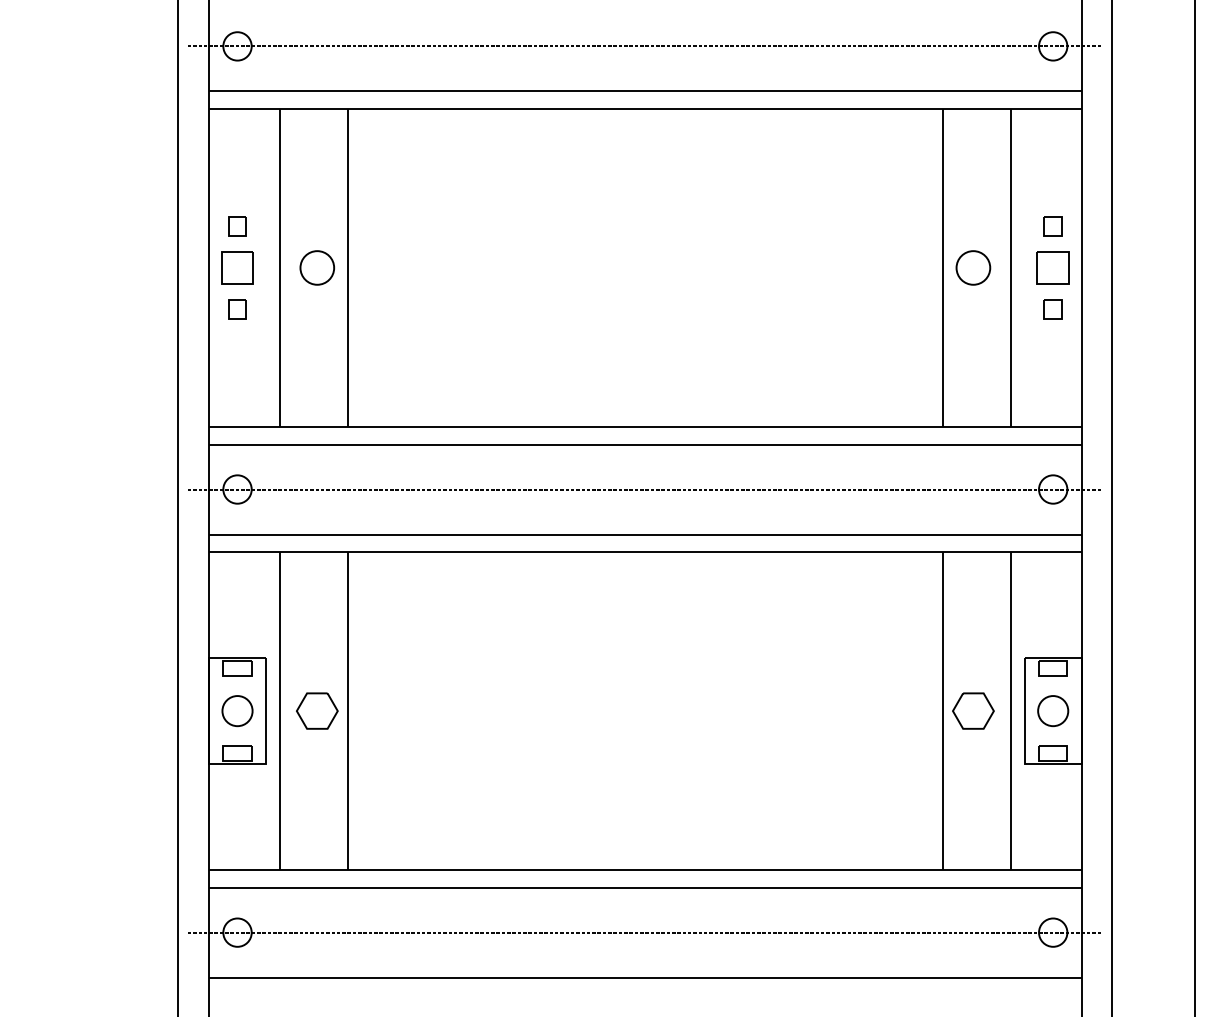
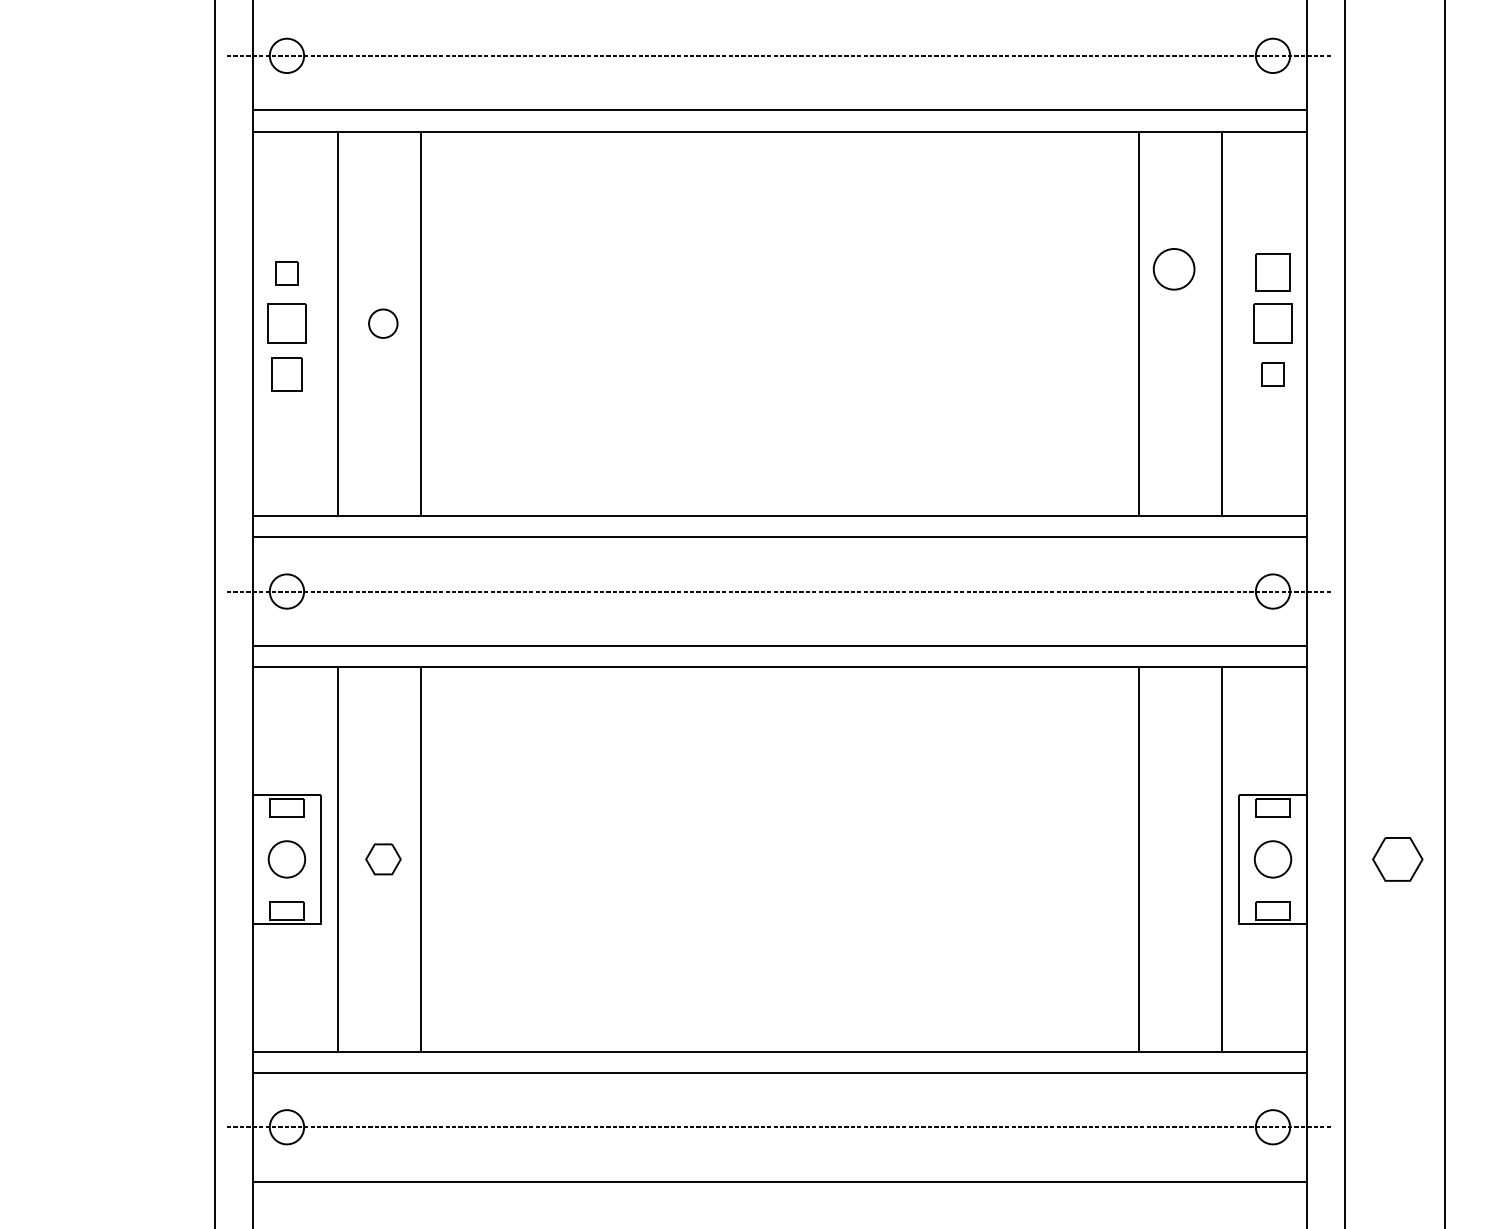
part: (1052, 226) -> (1272, 273), size x1.6
part: (316, 267) -> (382, 323), size x0.7
part: (973, 267) -> (1174, 268), moved
part: (237, 309) -> (286, 373), size x1.4
part: (317, 710) -> (383, 858), size x0.7
part: (973, 710) -> (1397, 858), moved

